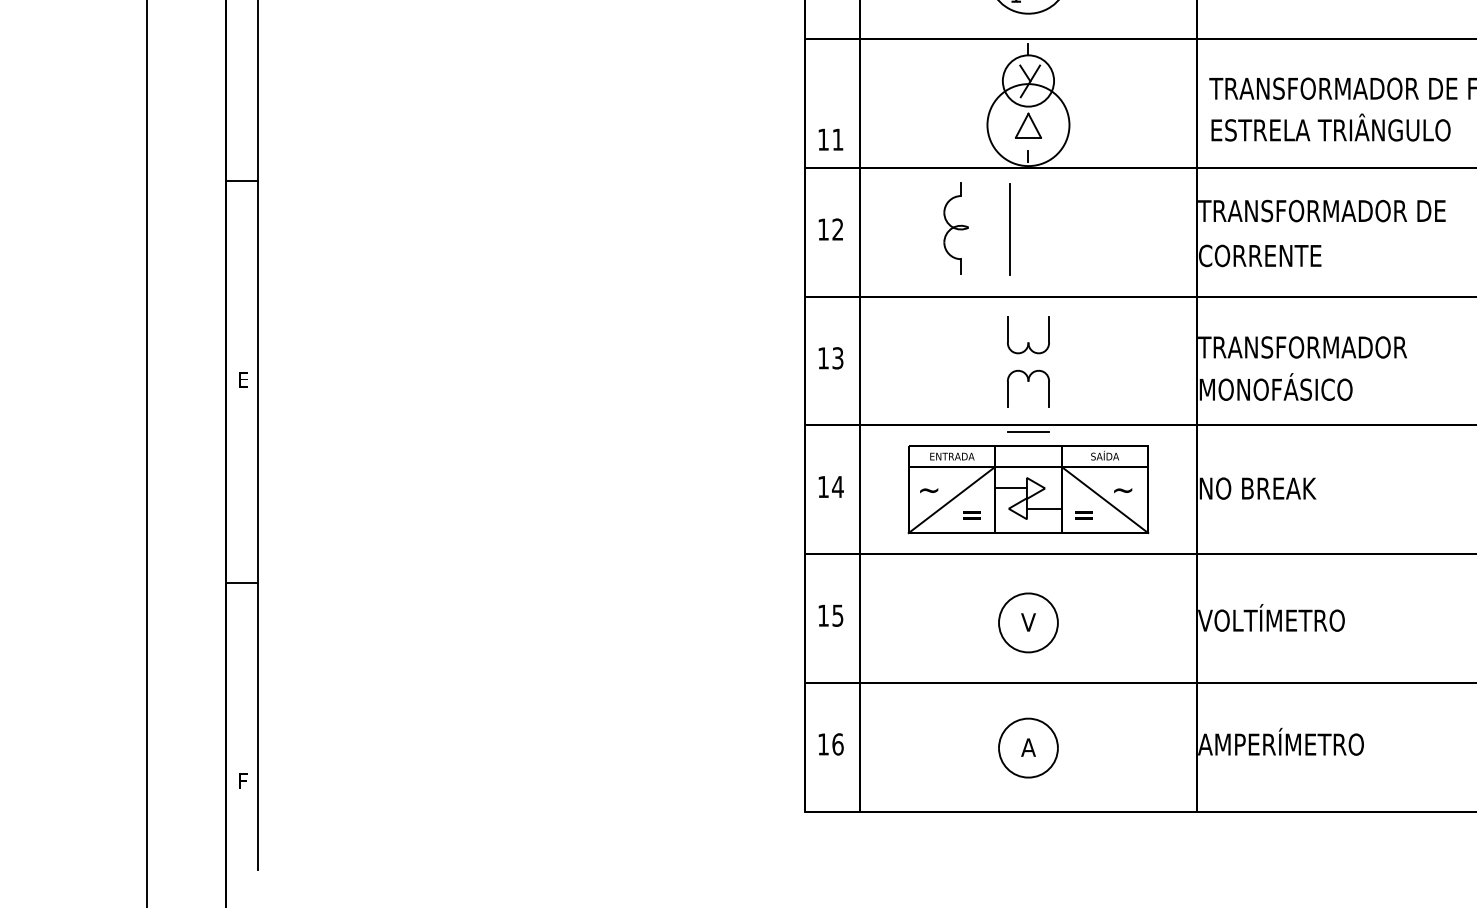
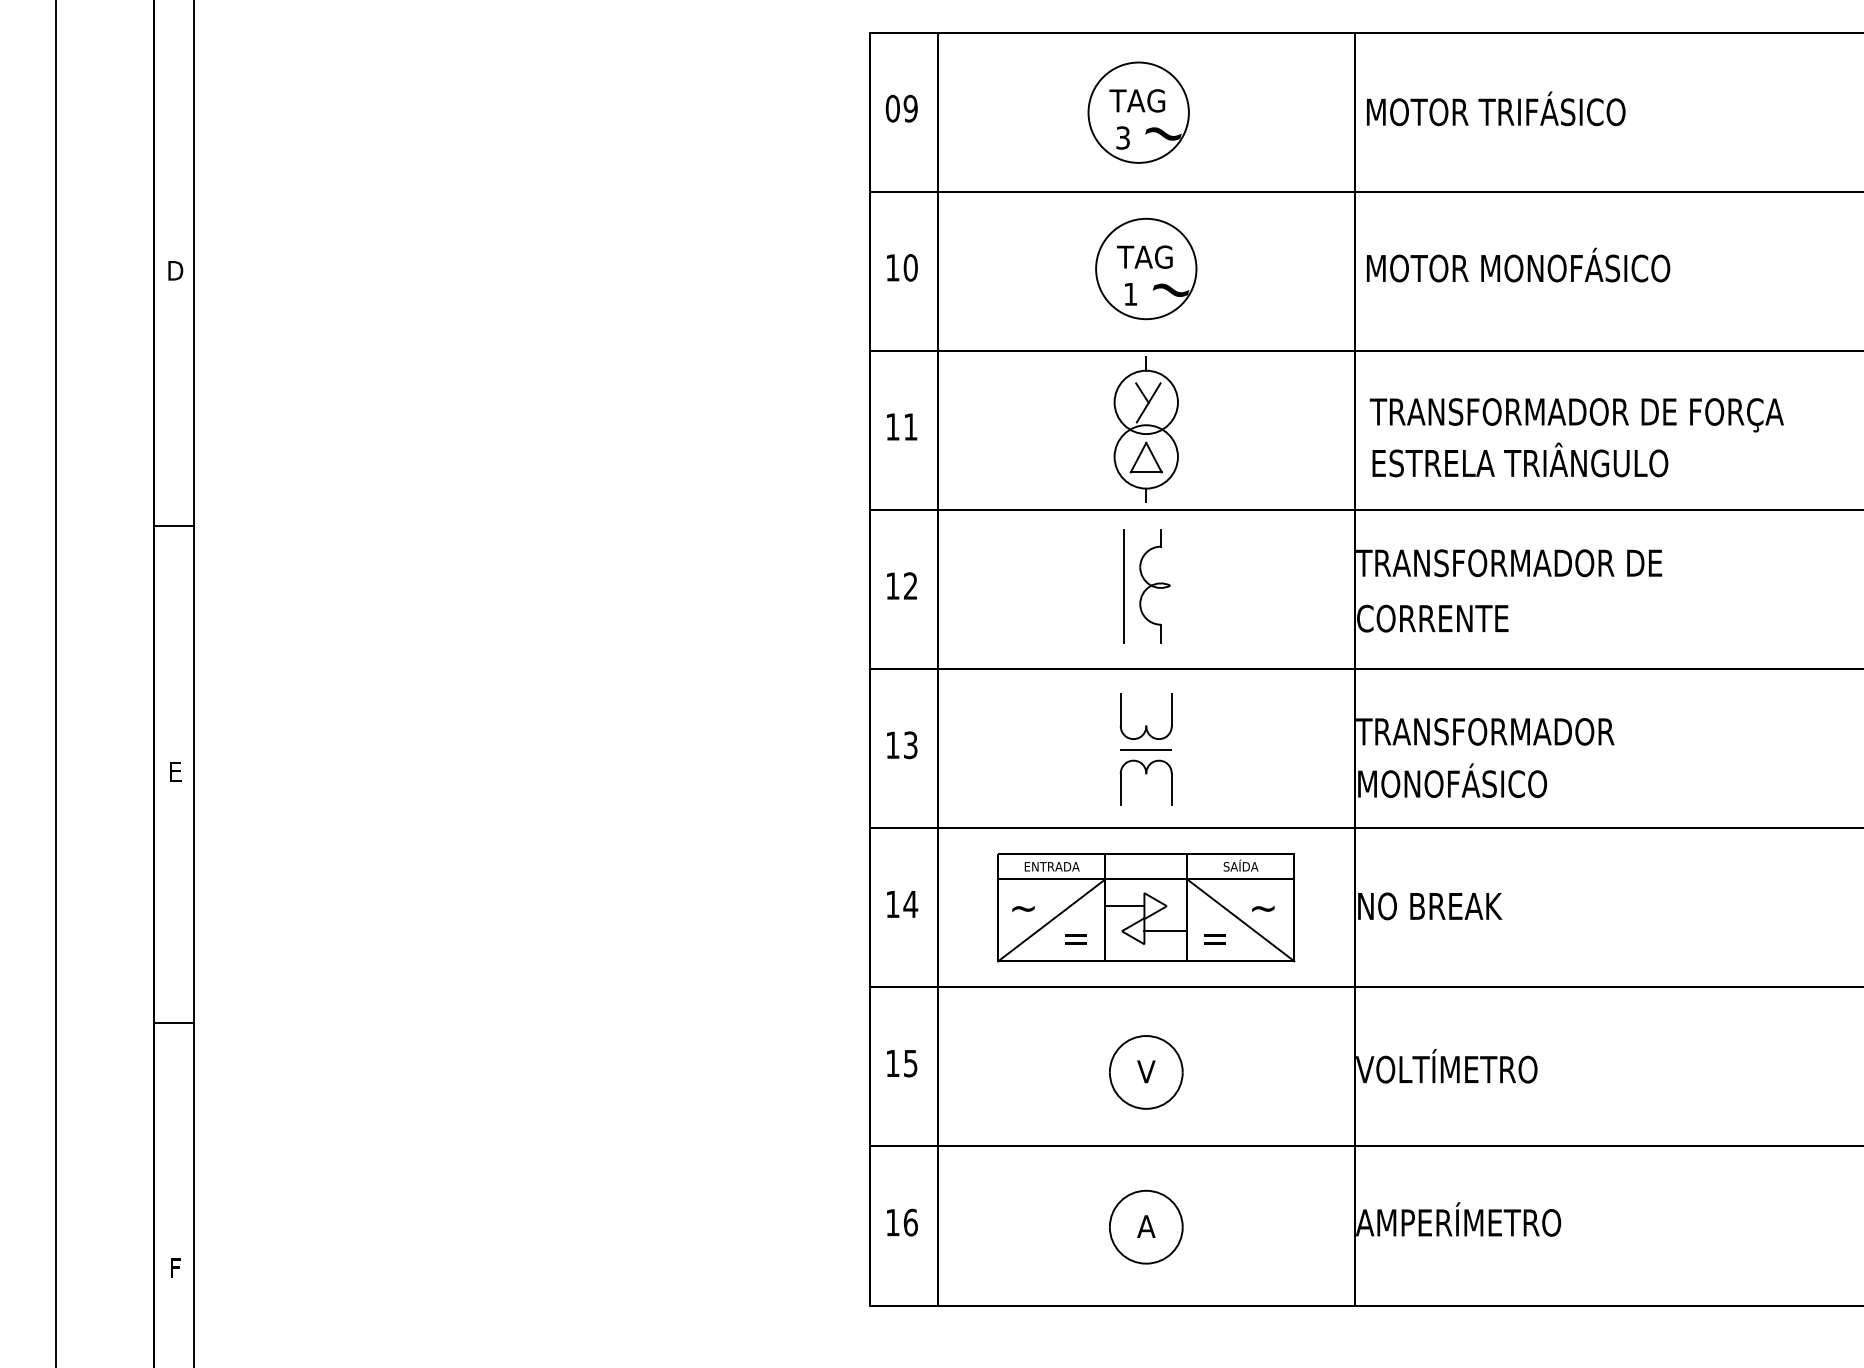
circle: (1027, 124) -> (1145, 456), size x0.62
text: (831, 139) -> (902, 426), moved
part: (955, 228) -> (1154, 586), moved
line: (1027, 432) -> (1145, 749), moved

